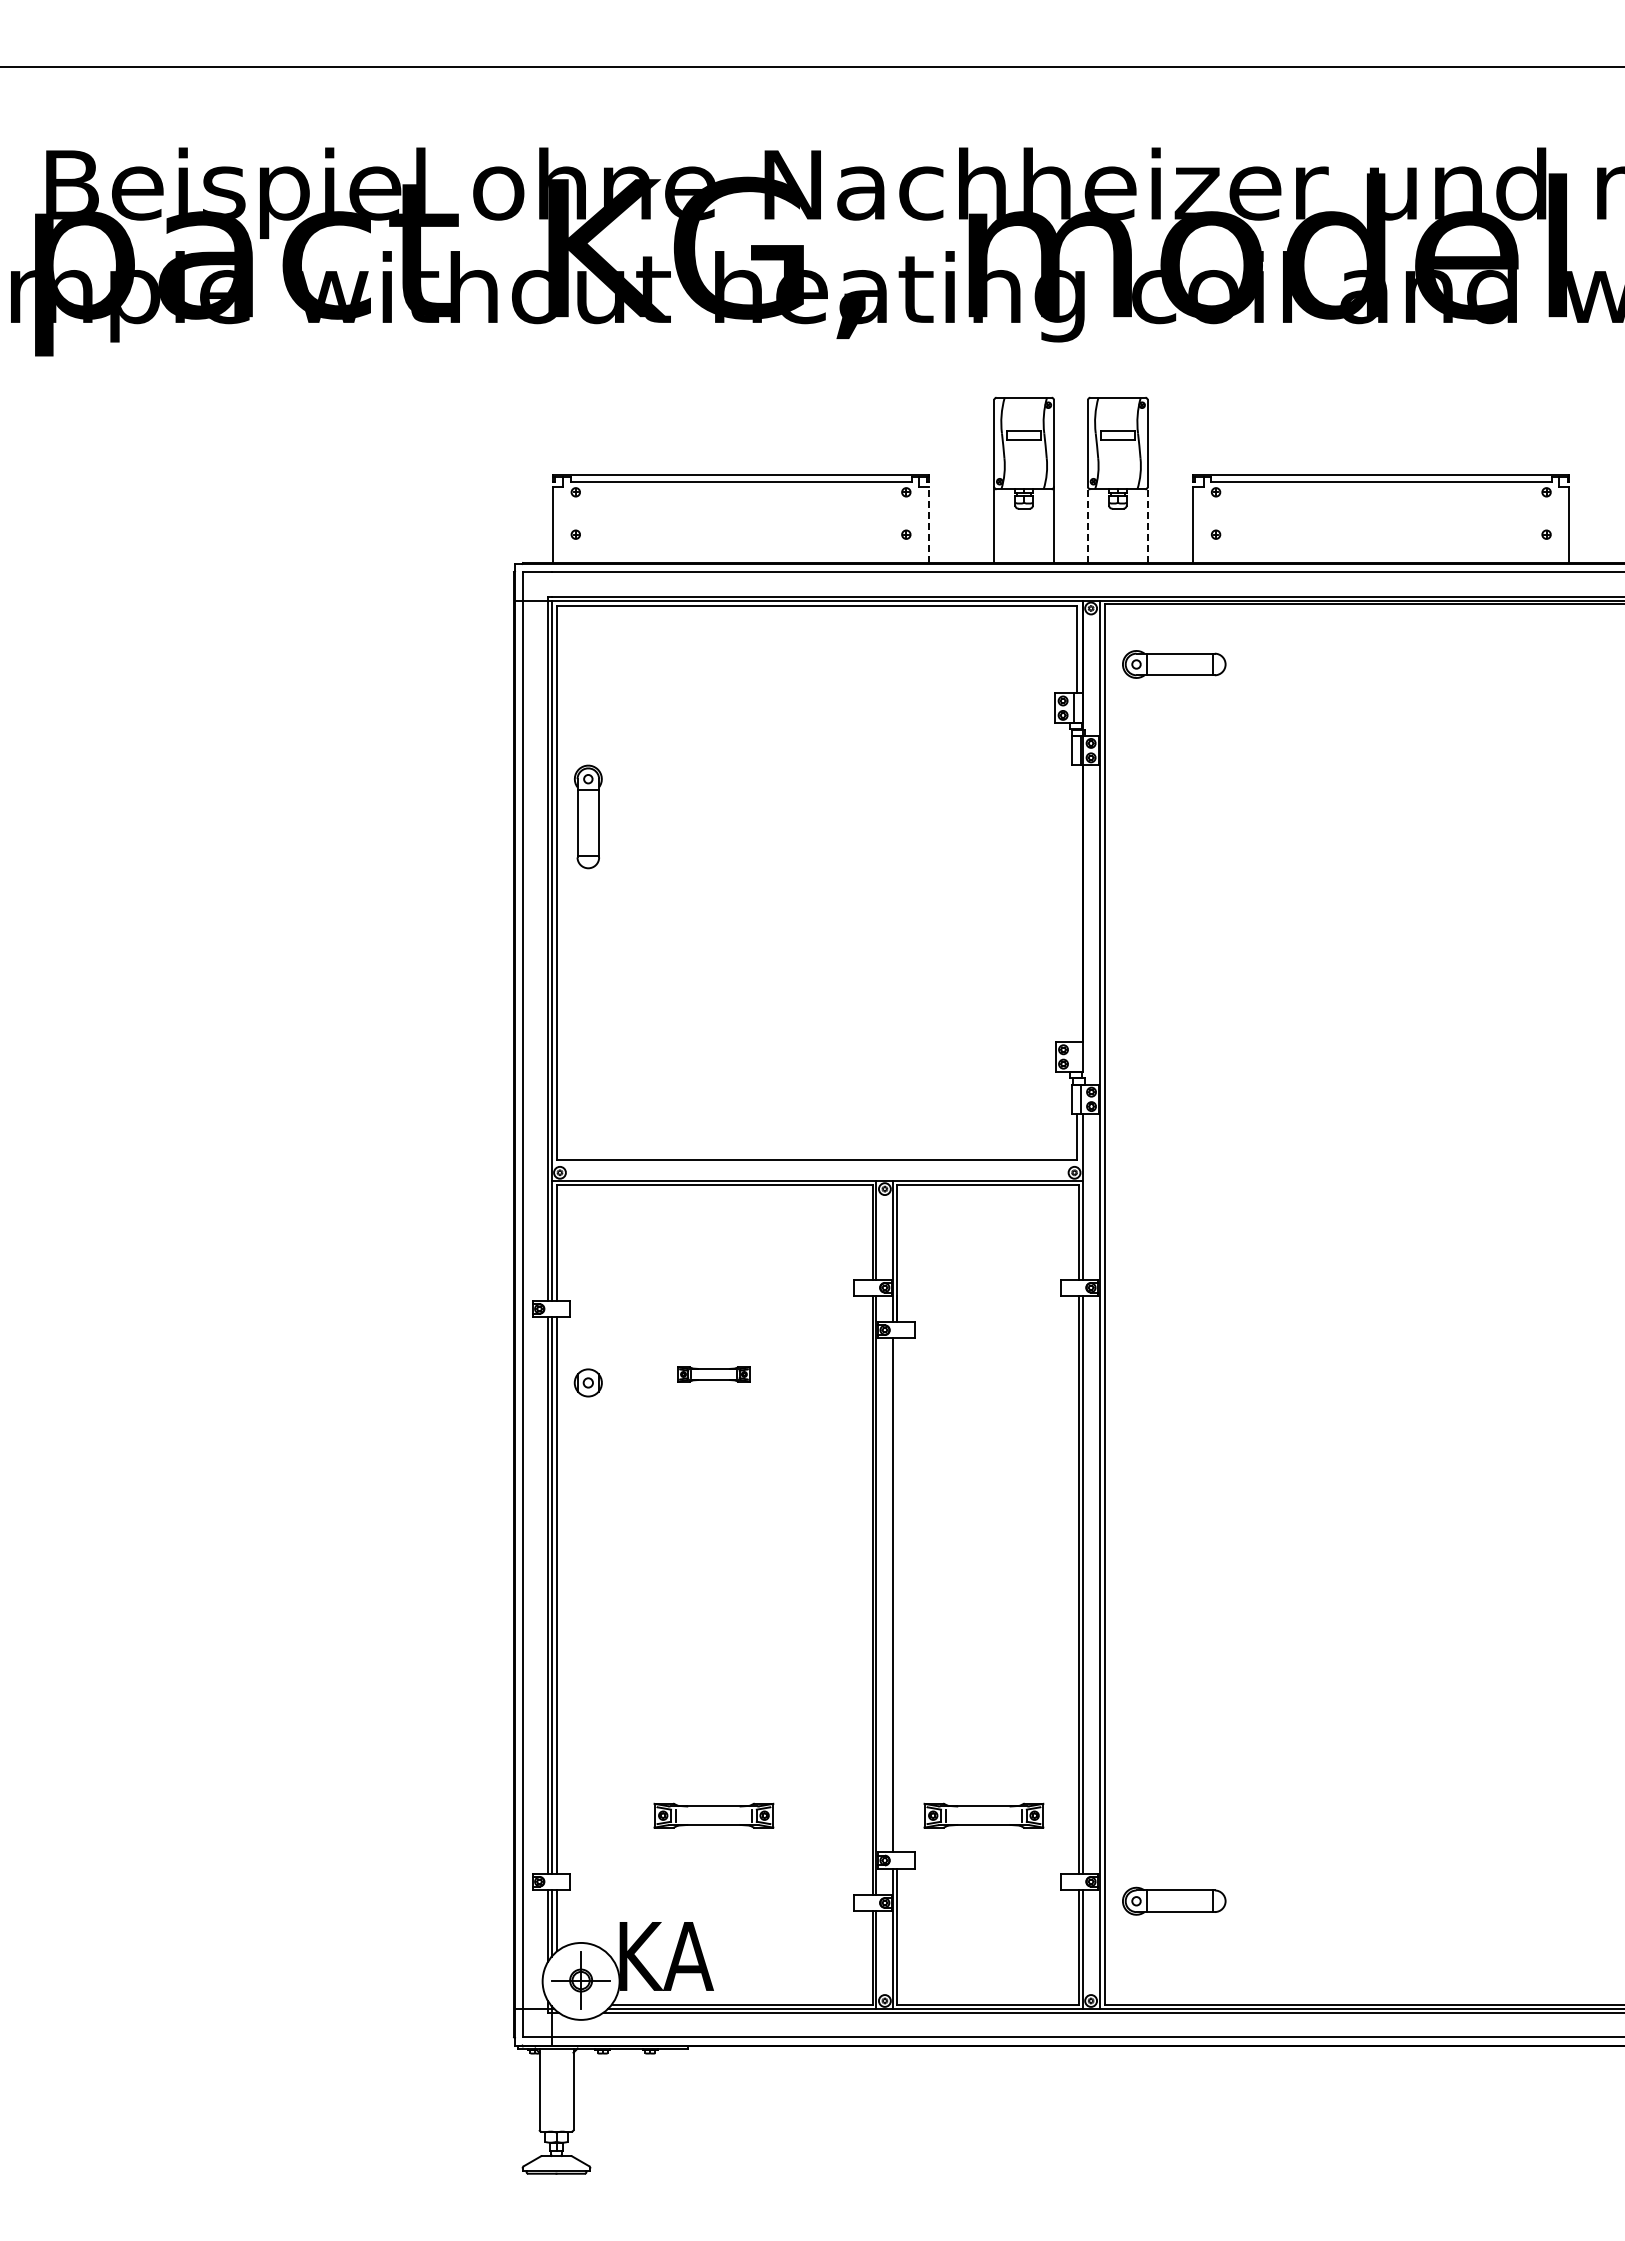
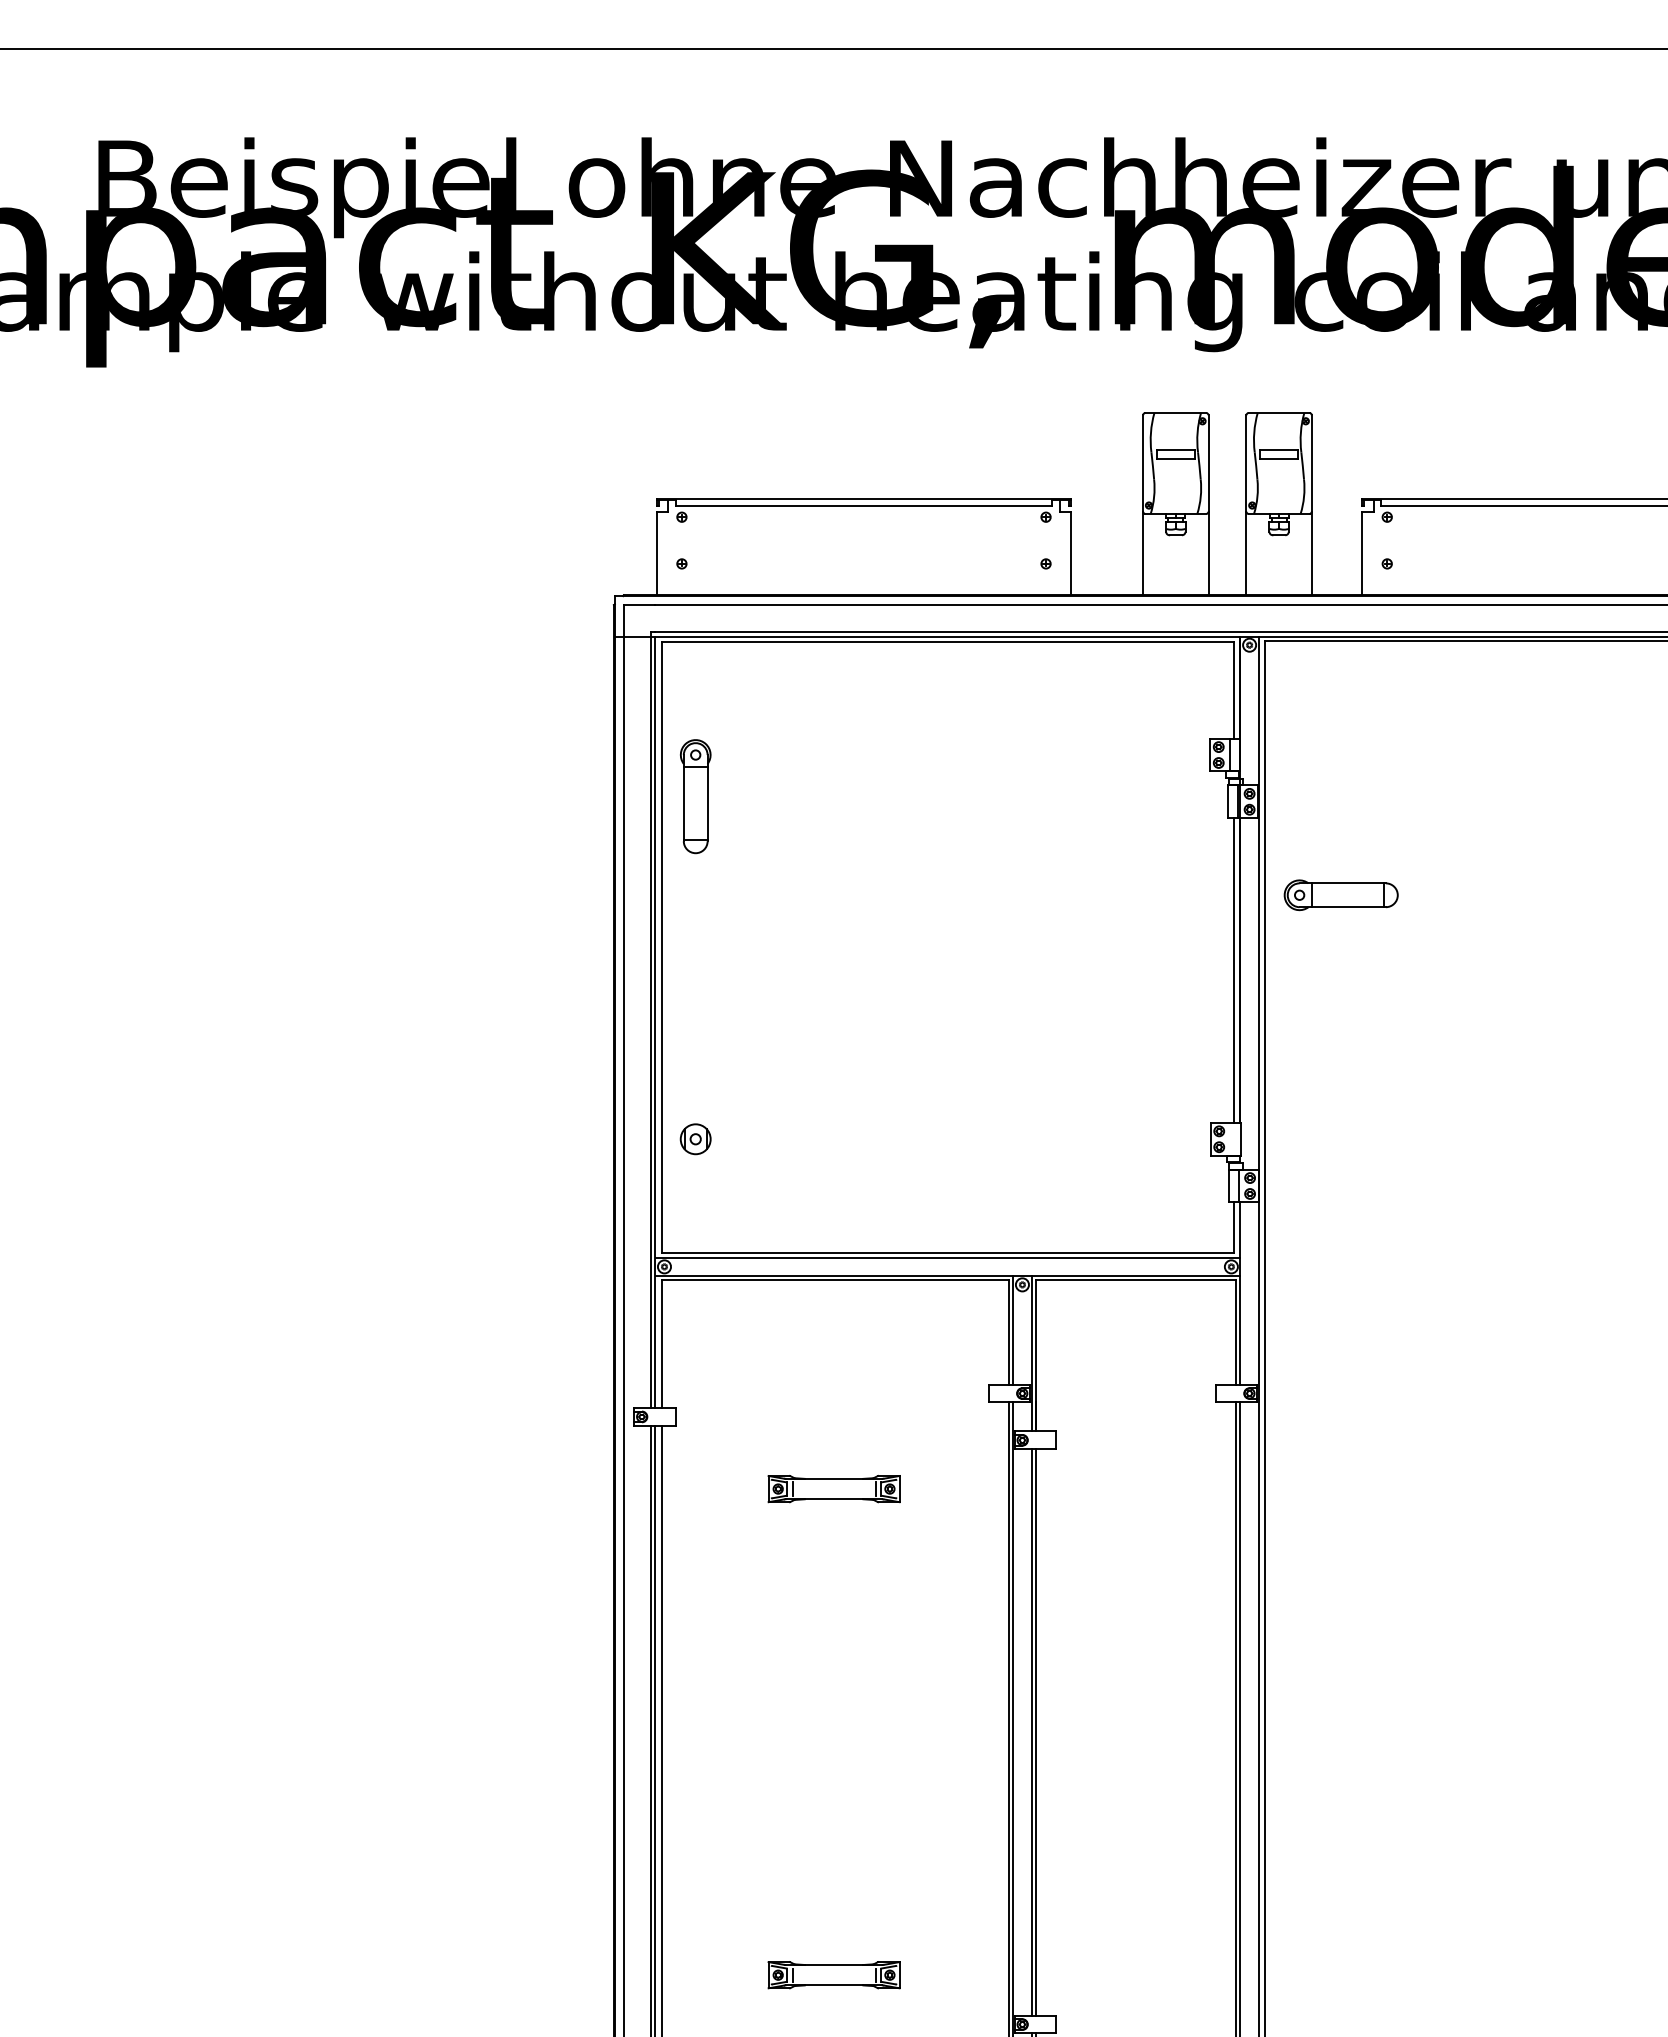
line: (929, 525) -> (1071, 553), dashed -> solid
line: (1088, 525) -> (1246, 553), dashed -> solid
line: (1147, 525) -> (1311, 553), dashed -> solid
part: (1174, 664) -> (1341, 895), moved
part: (588, 816) -> (695, 796), moved
line: (1077, 903) -> (1234, 970), added
line: (816, 1164) -> (947, 1257), added
part: (713, 1374) -> (833, 1489), size x1.67
part: (587, 1382) -> (694, 1138), moved
line: (897, 1595) -> (1036, 1732), added
part: (983, 1815) -> (1131, 1974), removed

